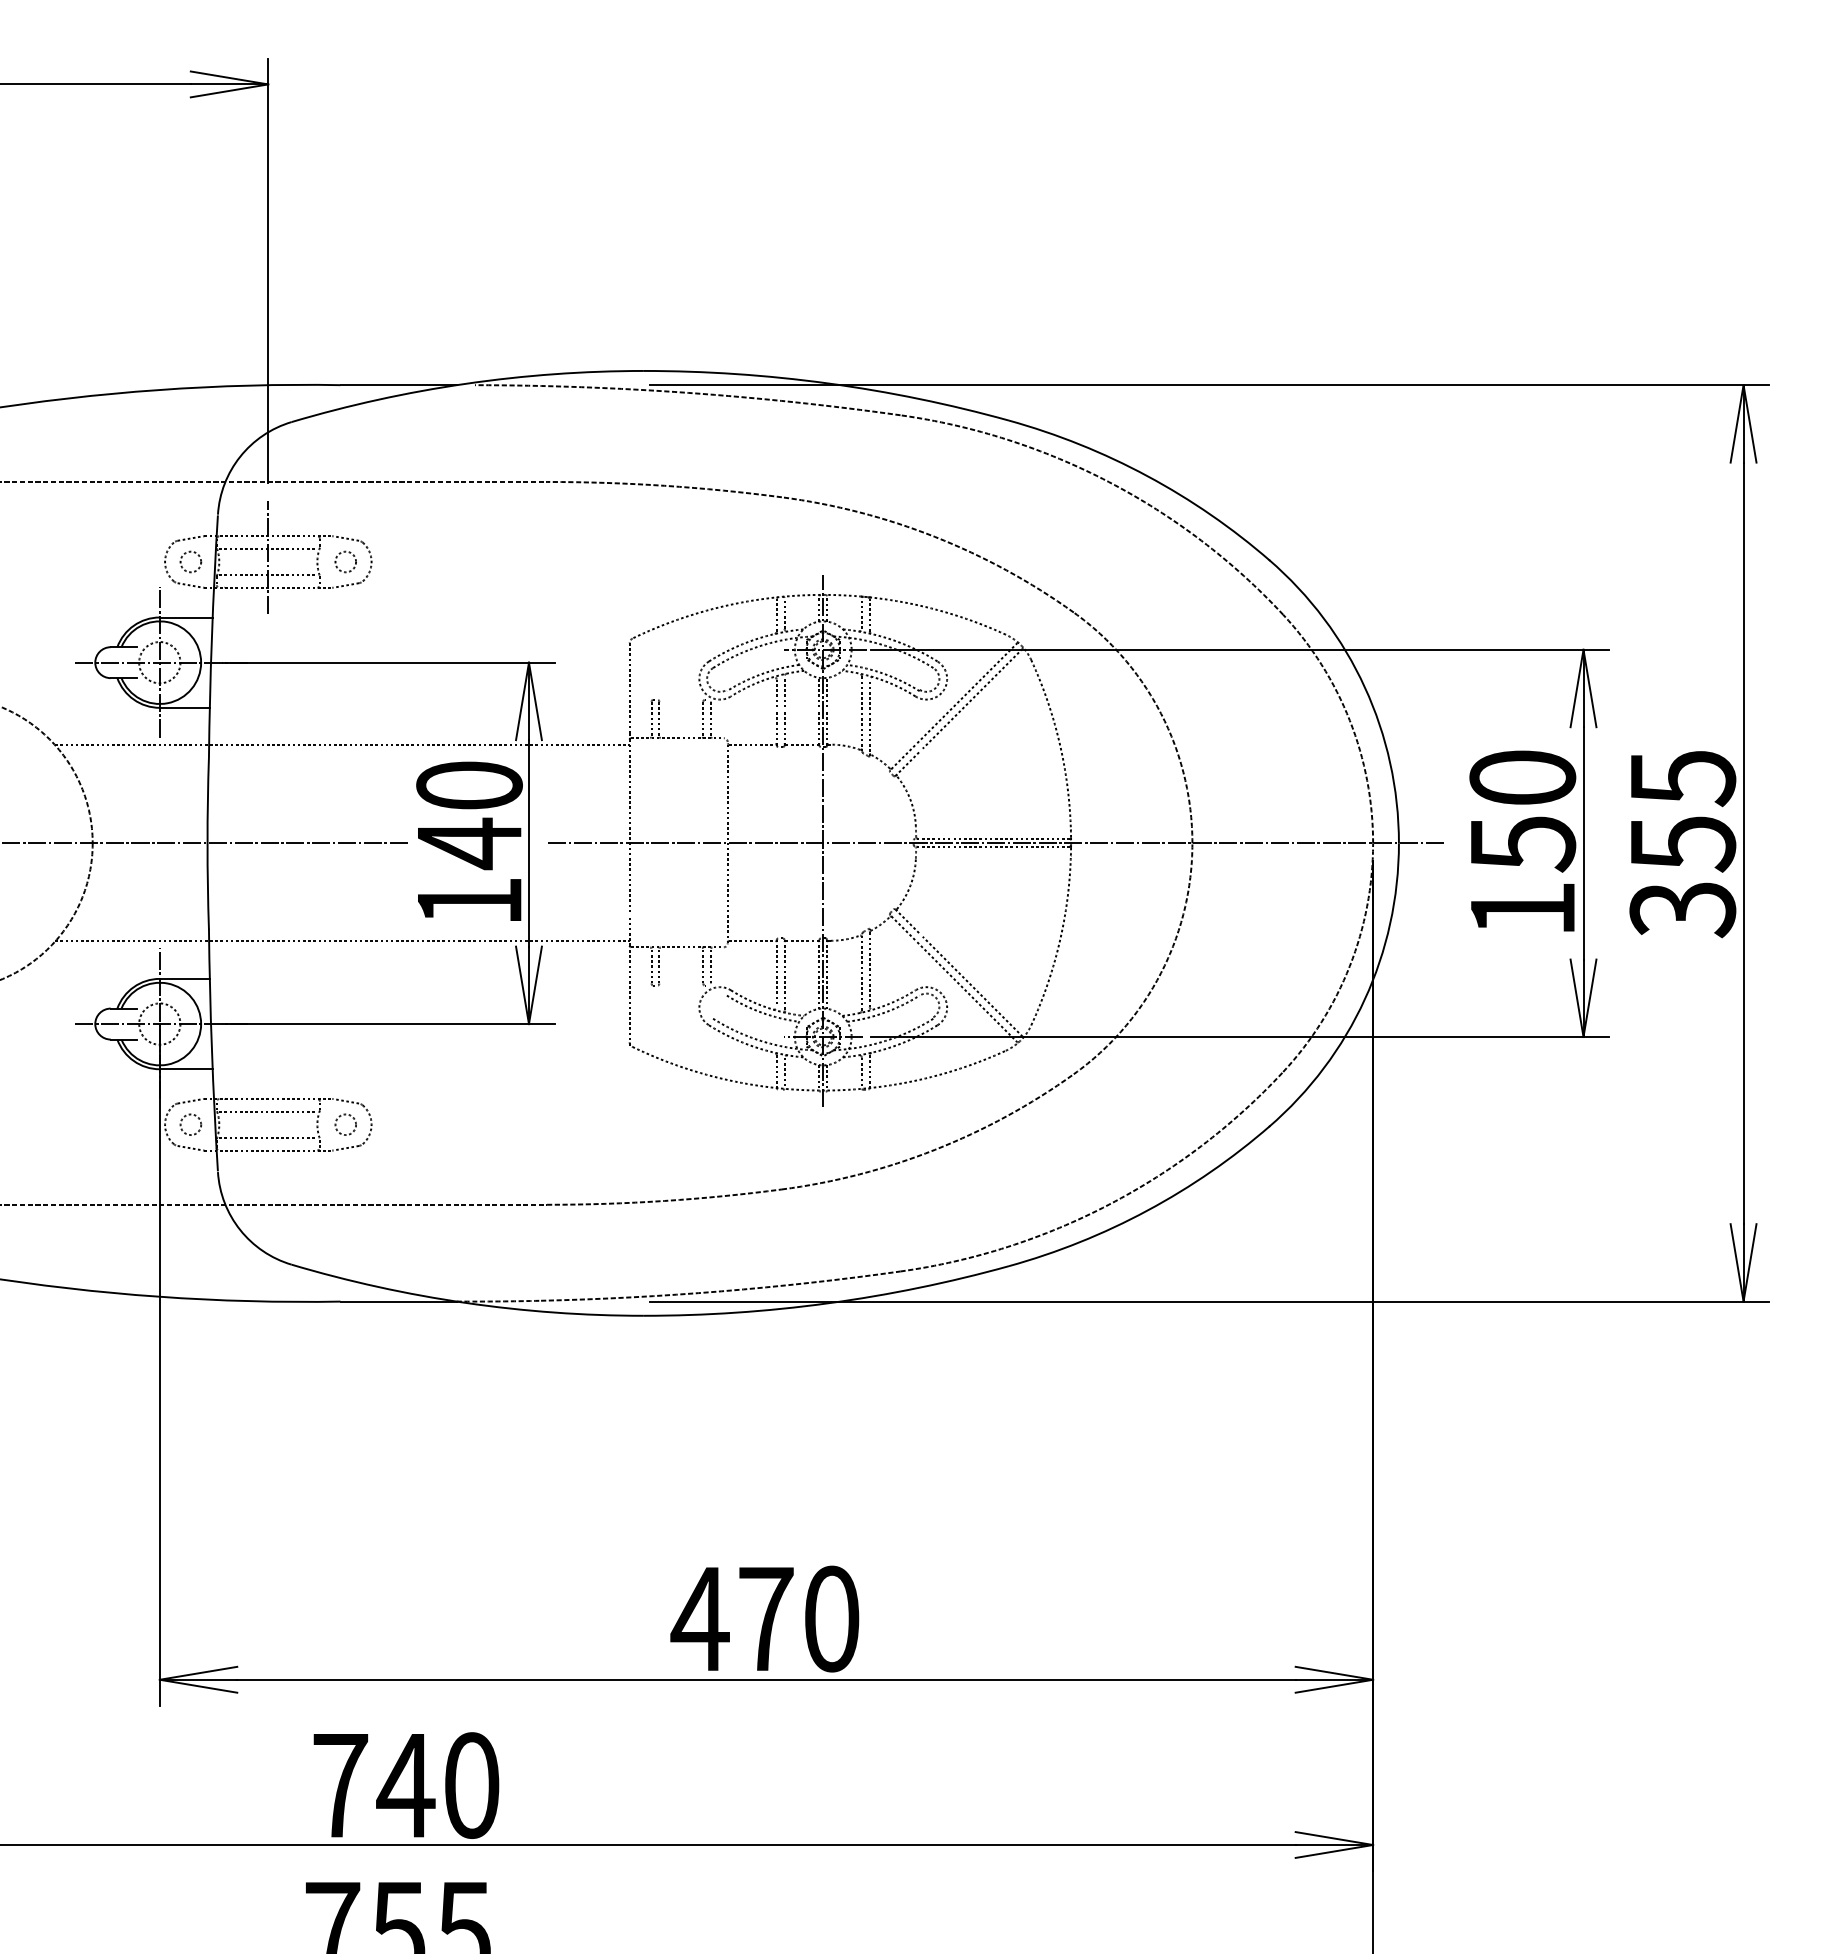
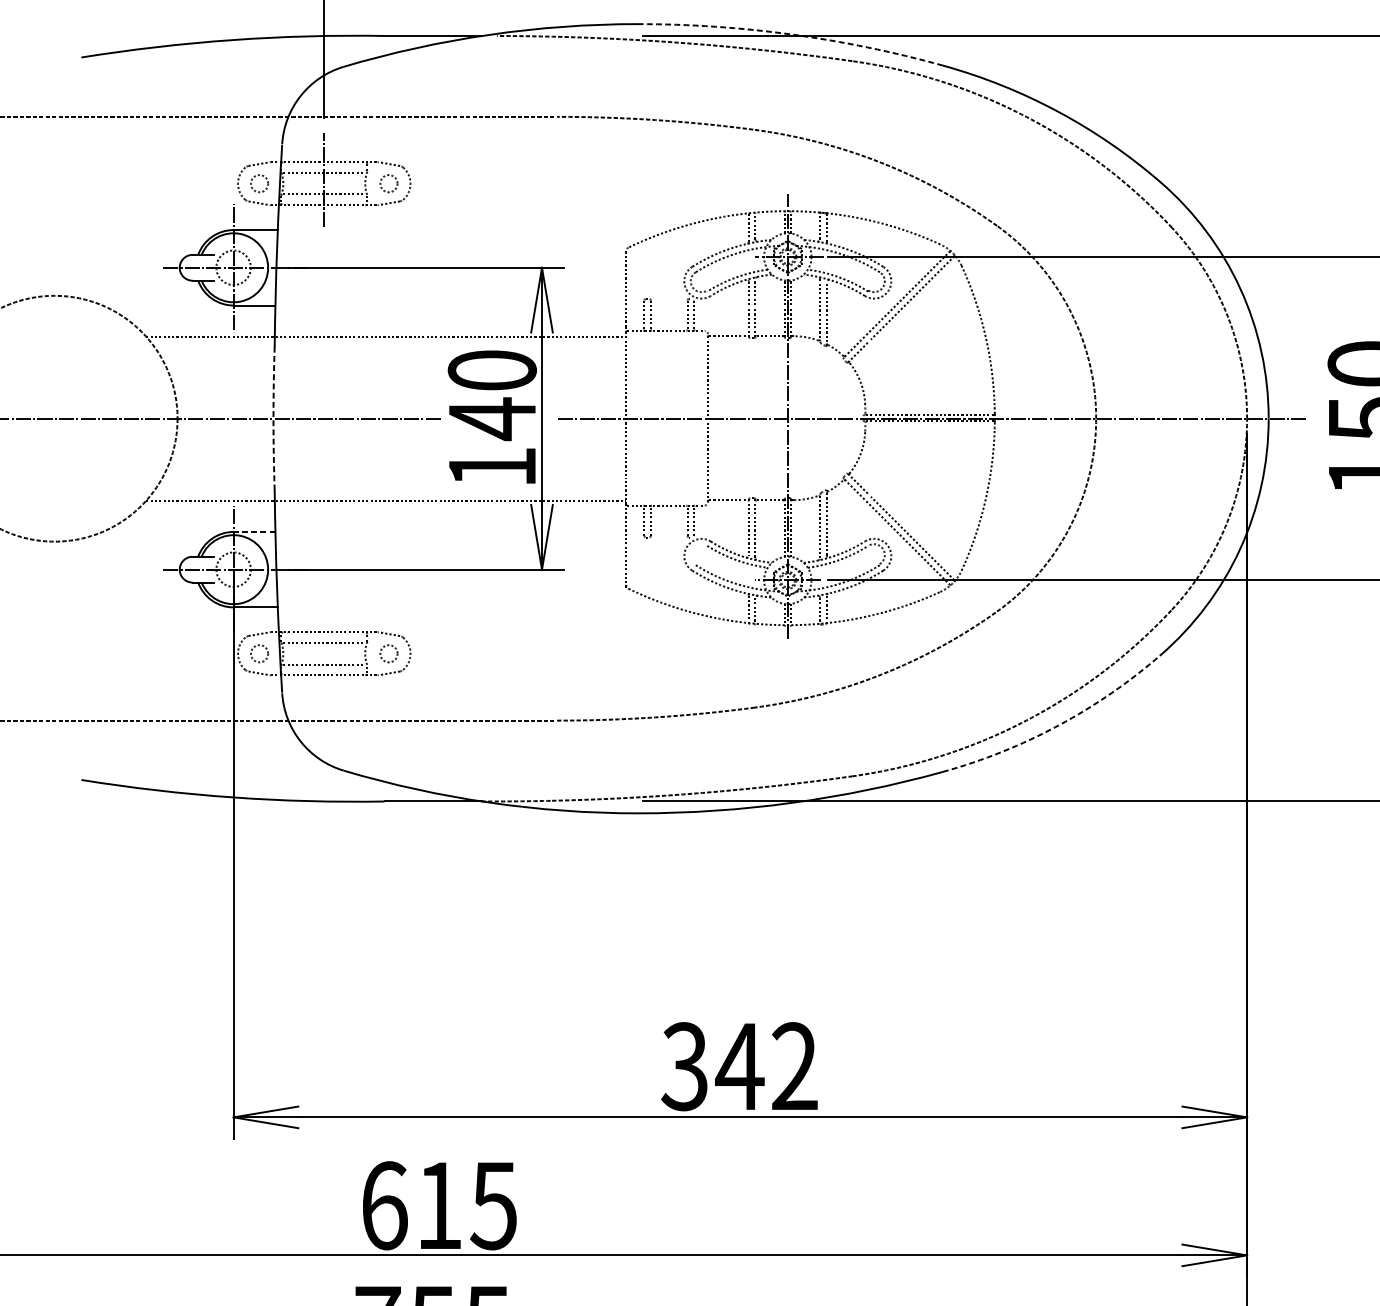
arc: (828, 383) -> (792, 34), solid -> dashed
arc: (207, 843) -> (273, 418), solid -> dashed
line: (184, 978) -> (254, 531), solid -> dashed
arc: (1147, 1210) -> (1058, 725), solid -> dashed
text: (764, 1618) -> (738, 1066), 470 -> 342
text: (406, 1785) -> (439, 1205), 740 -> 615

